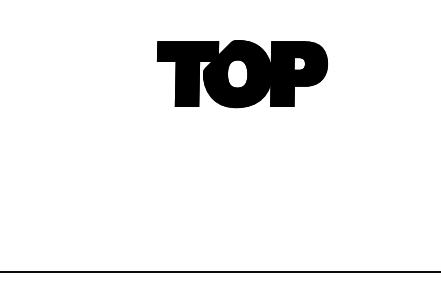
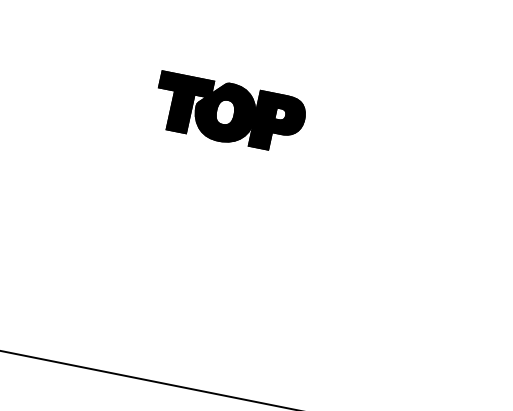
part: (242, 73) -> (229, 112), size x0.62

